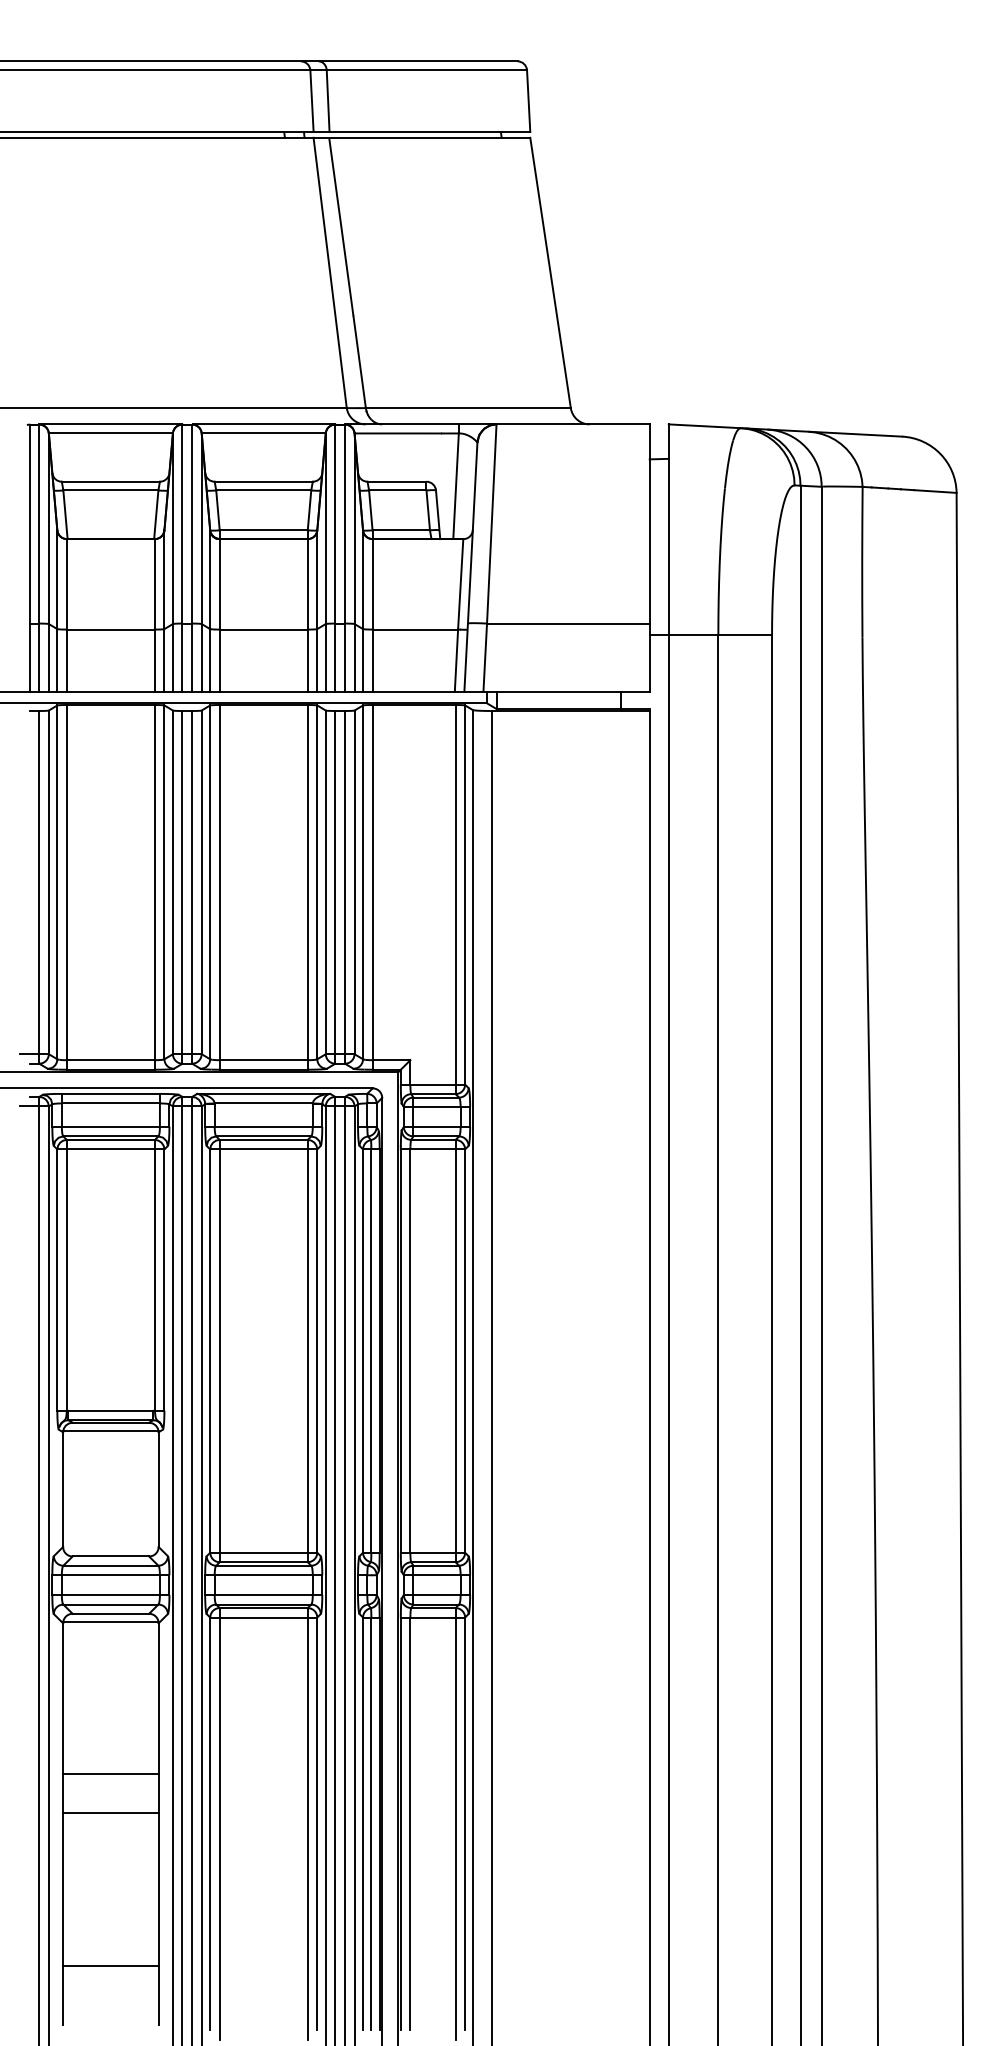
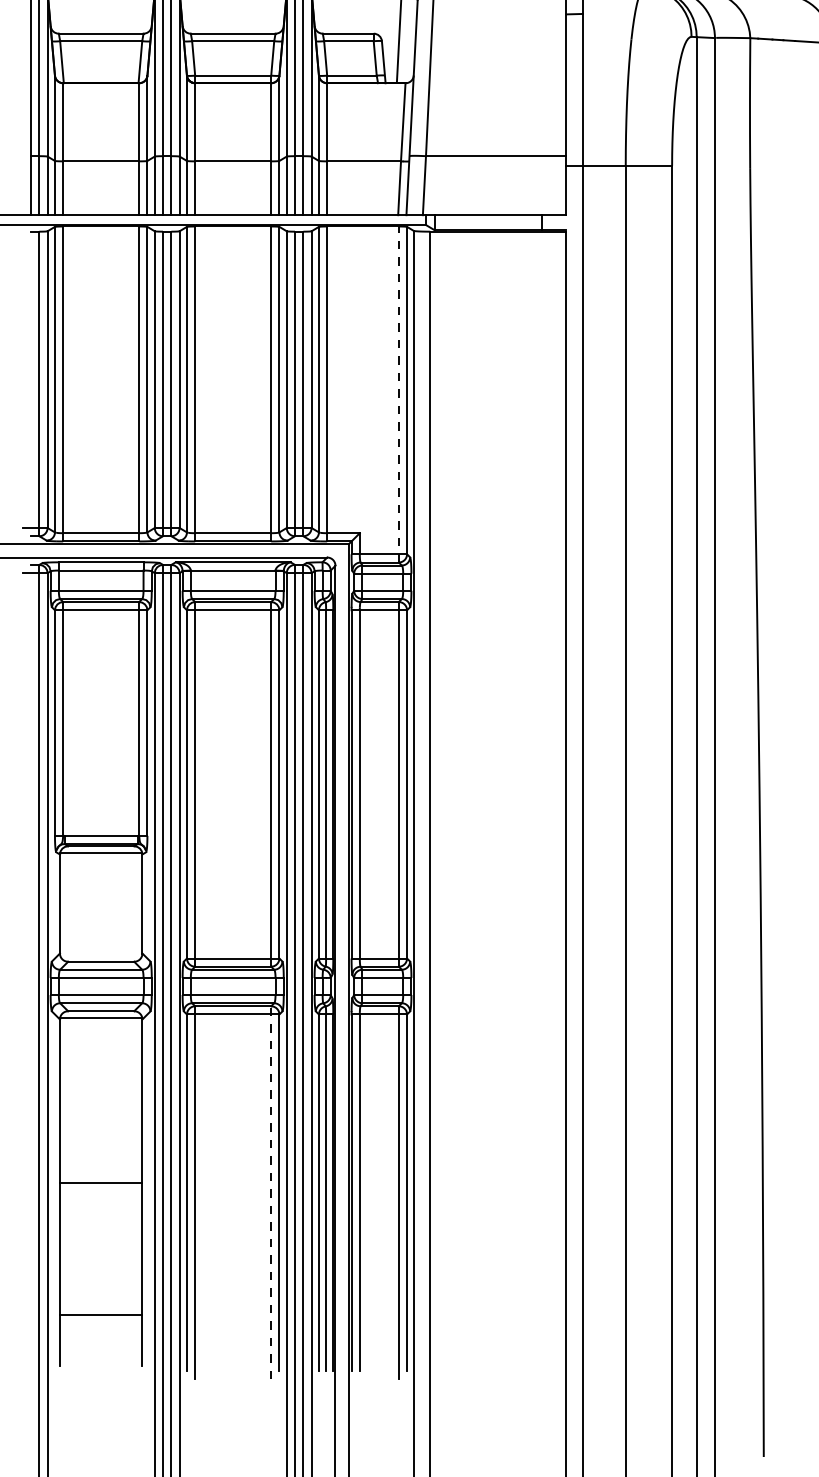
line: (455, 899) -> (398, 394), solid -> dashed
line: (110, 1774) -> (100, 1150), removed
line: (307, 1823) -> (270, 1192), solid -> dashed

